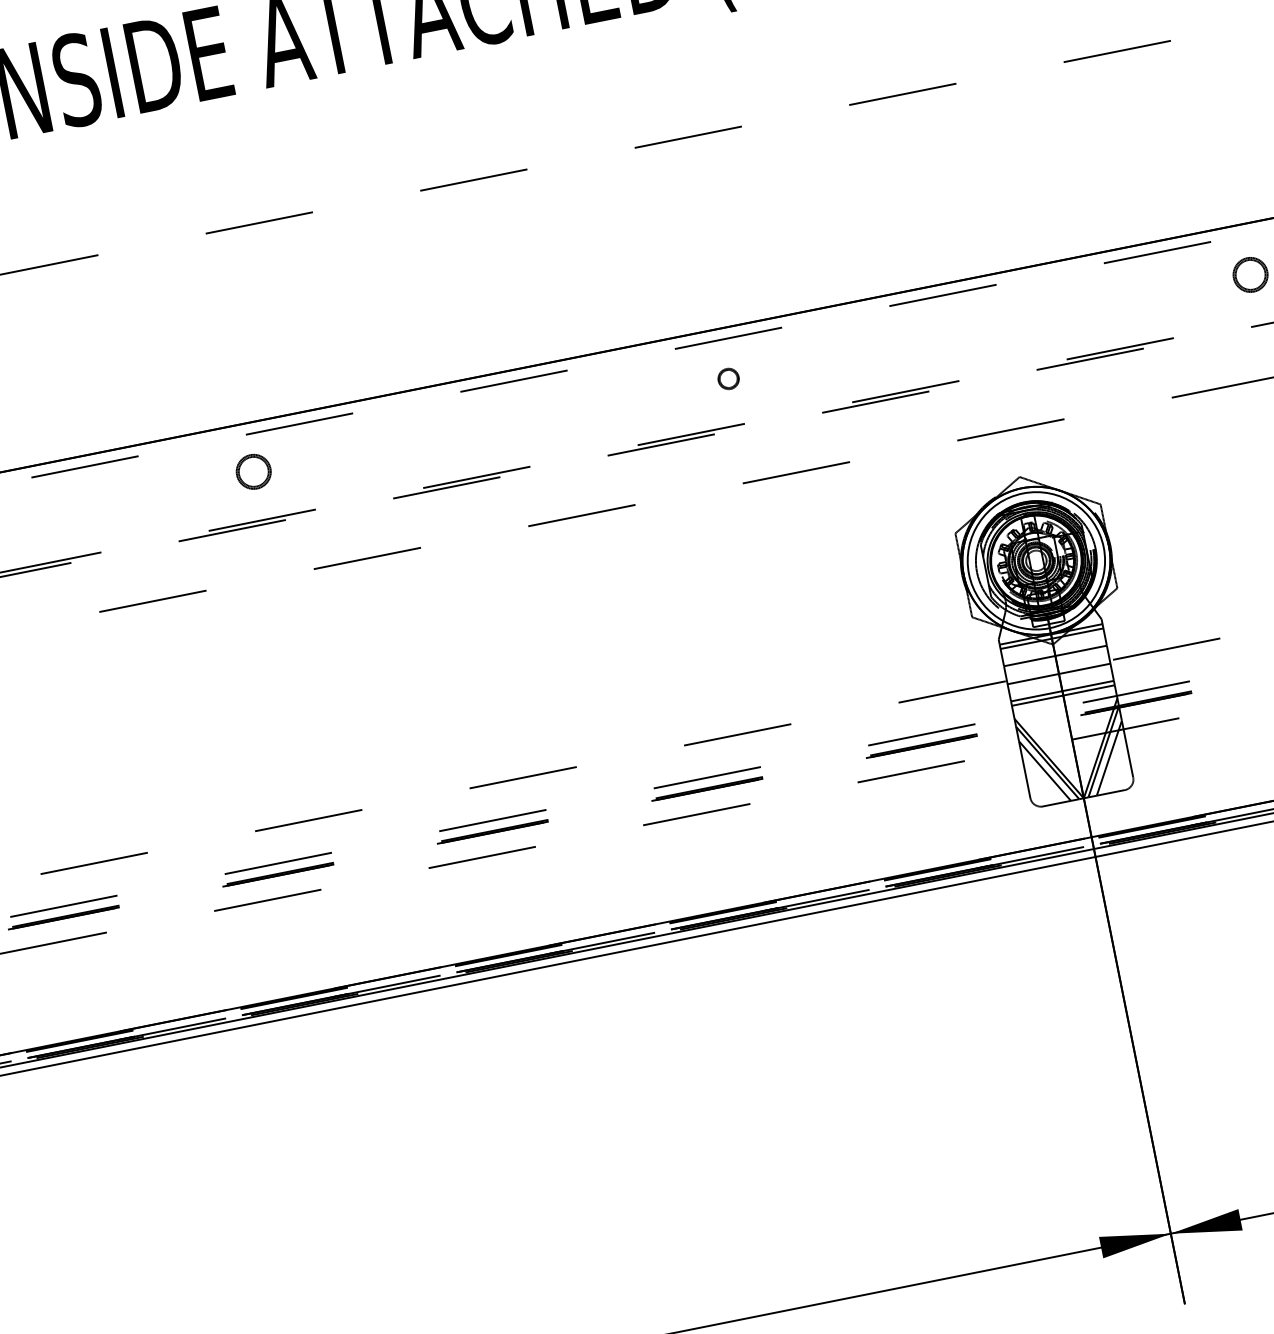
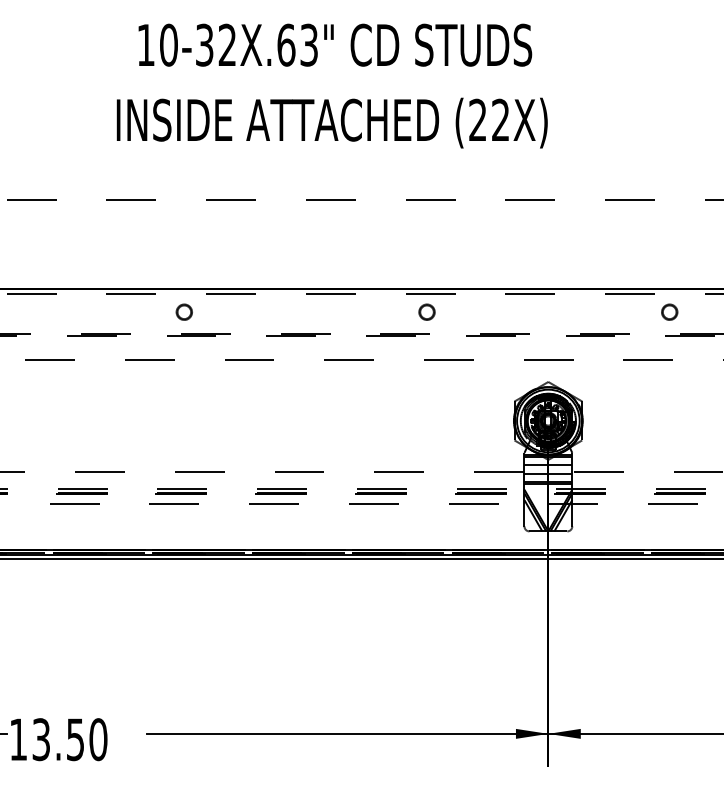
circle: (727, 377) -> (426, 311), size x1.67
circle: (251, 470) -> (183, 311), moved

